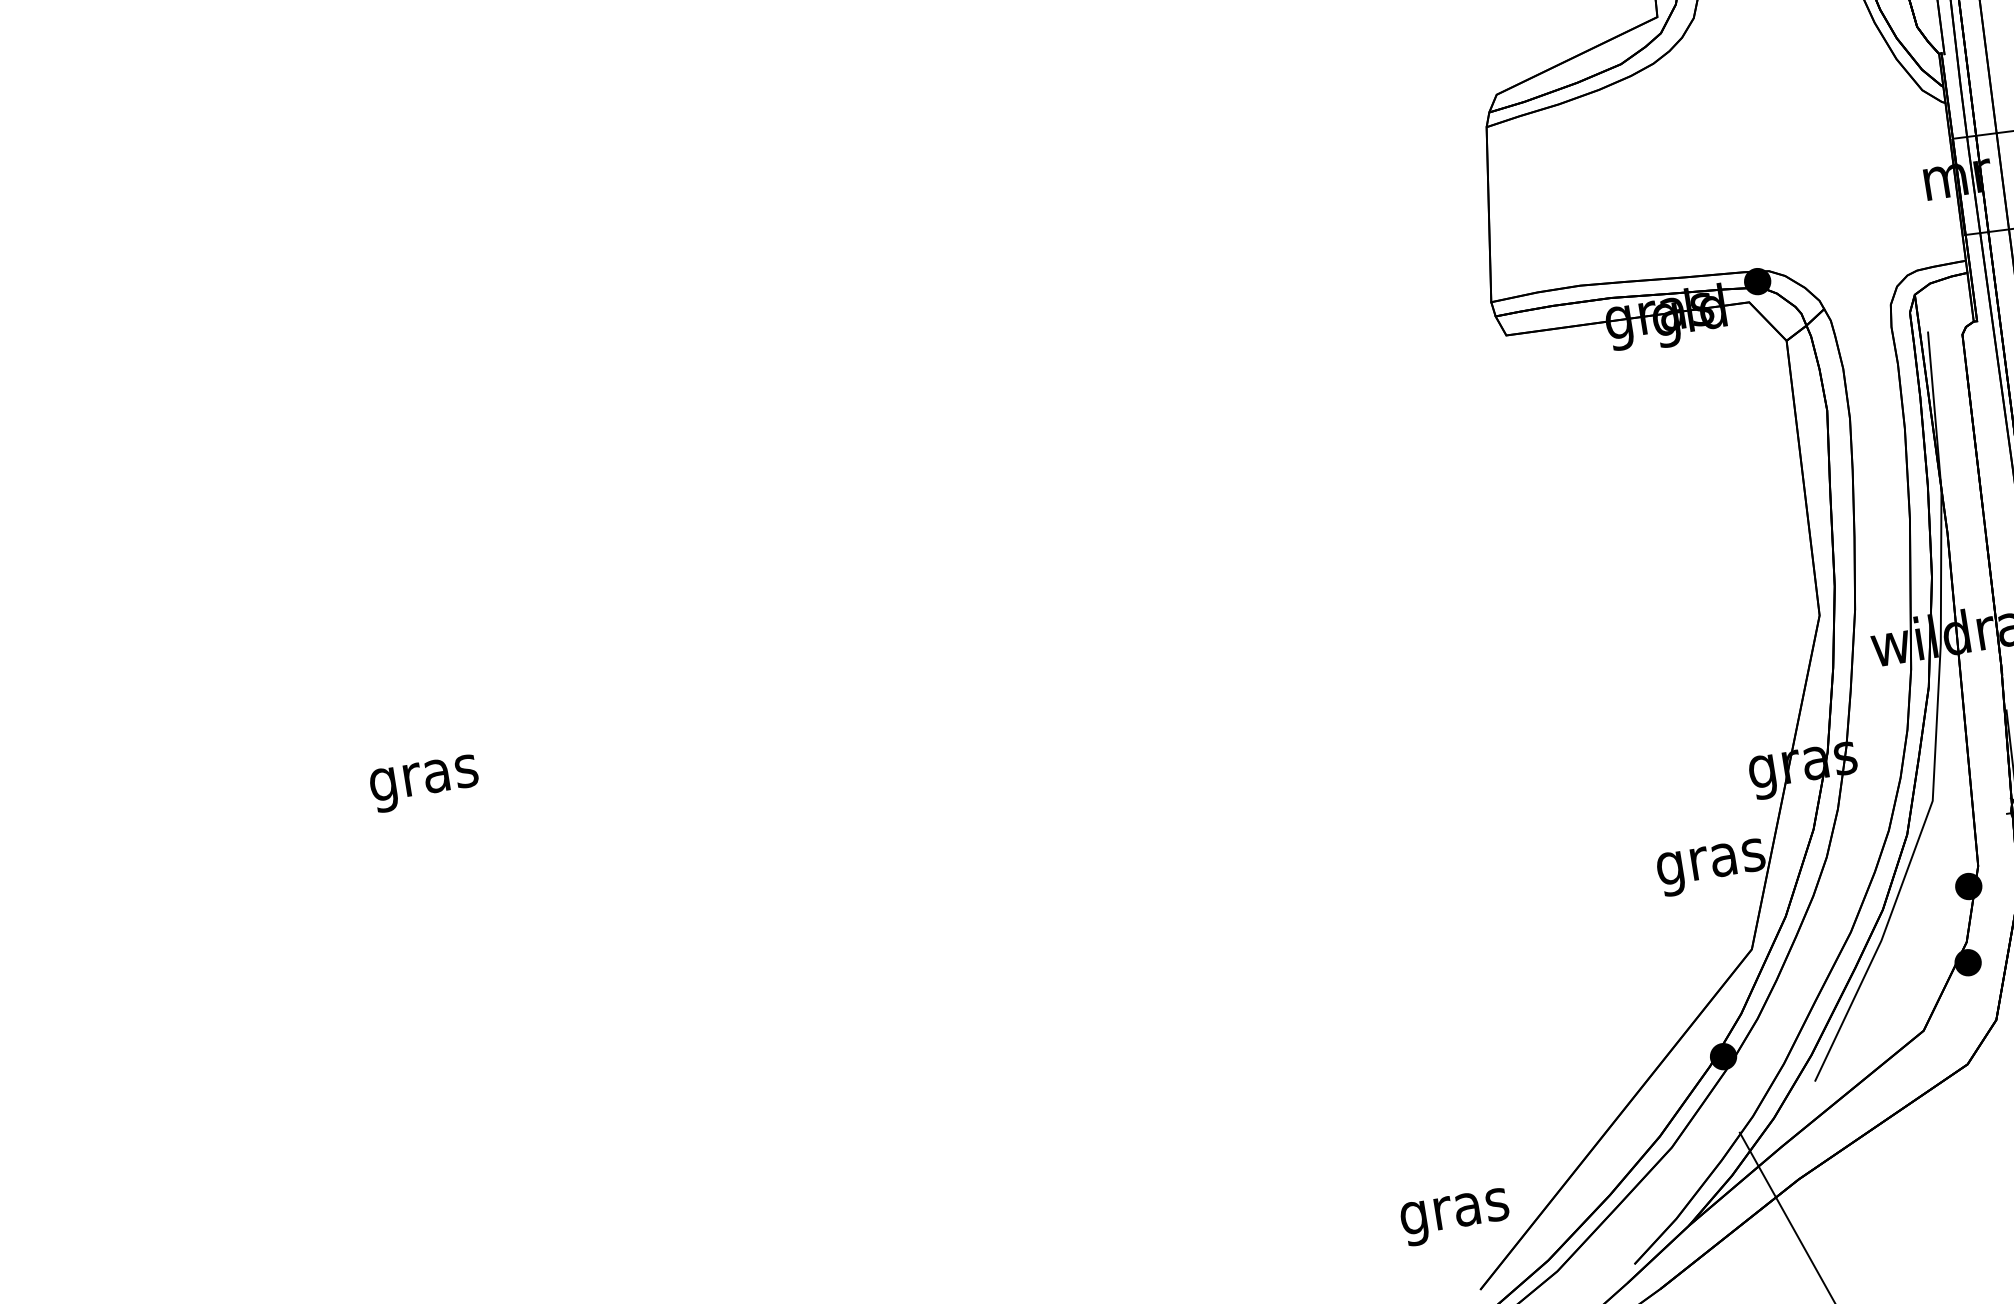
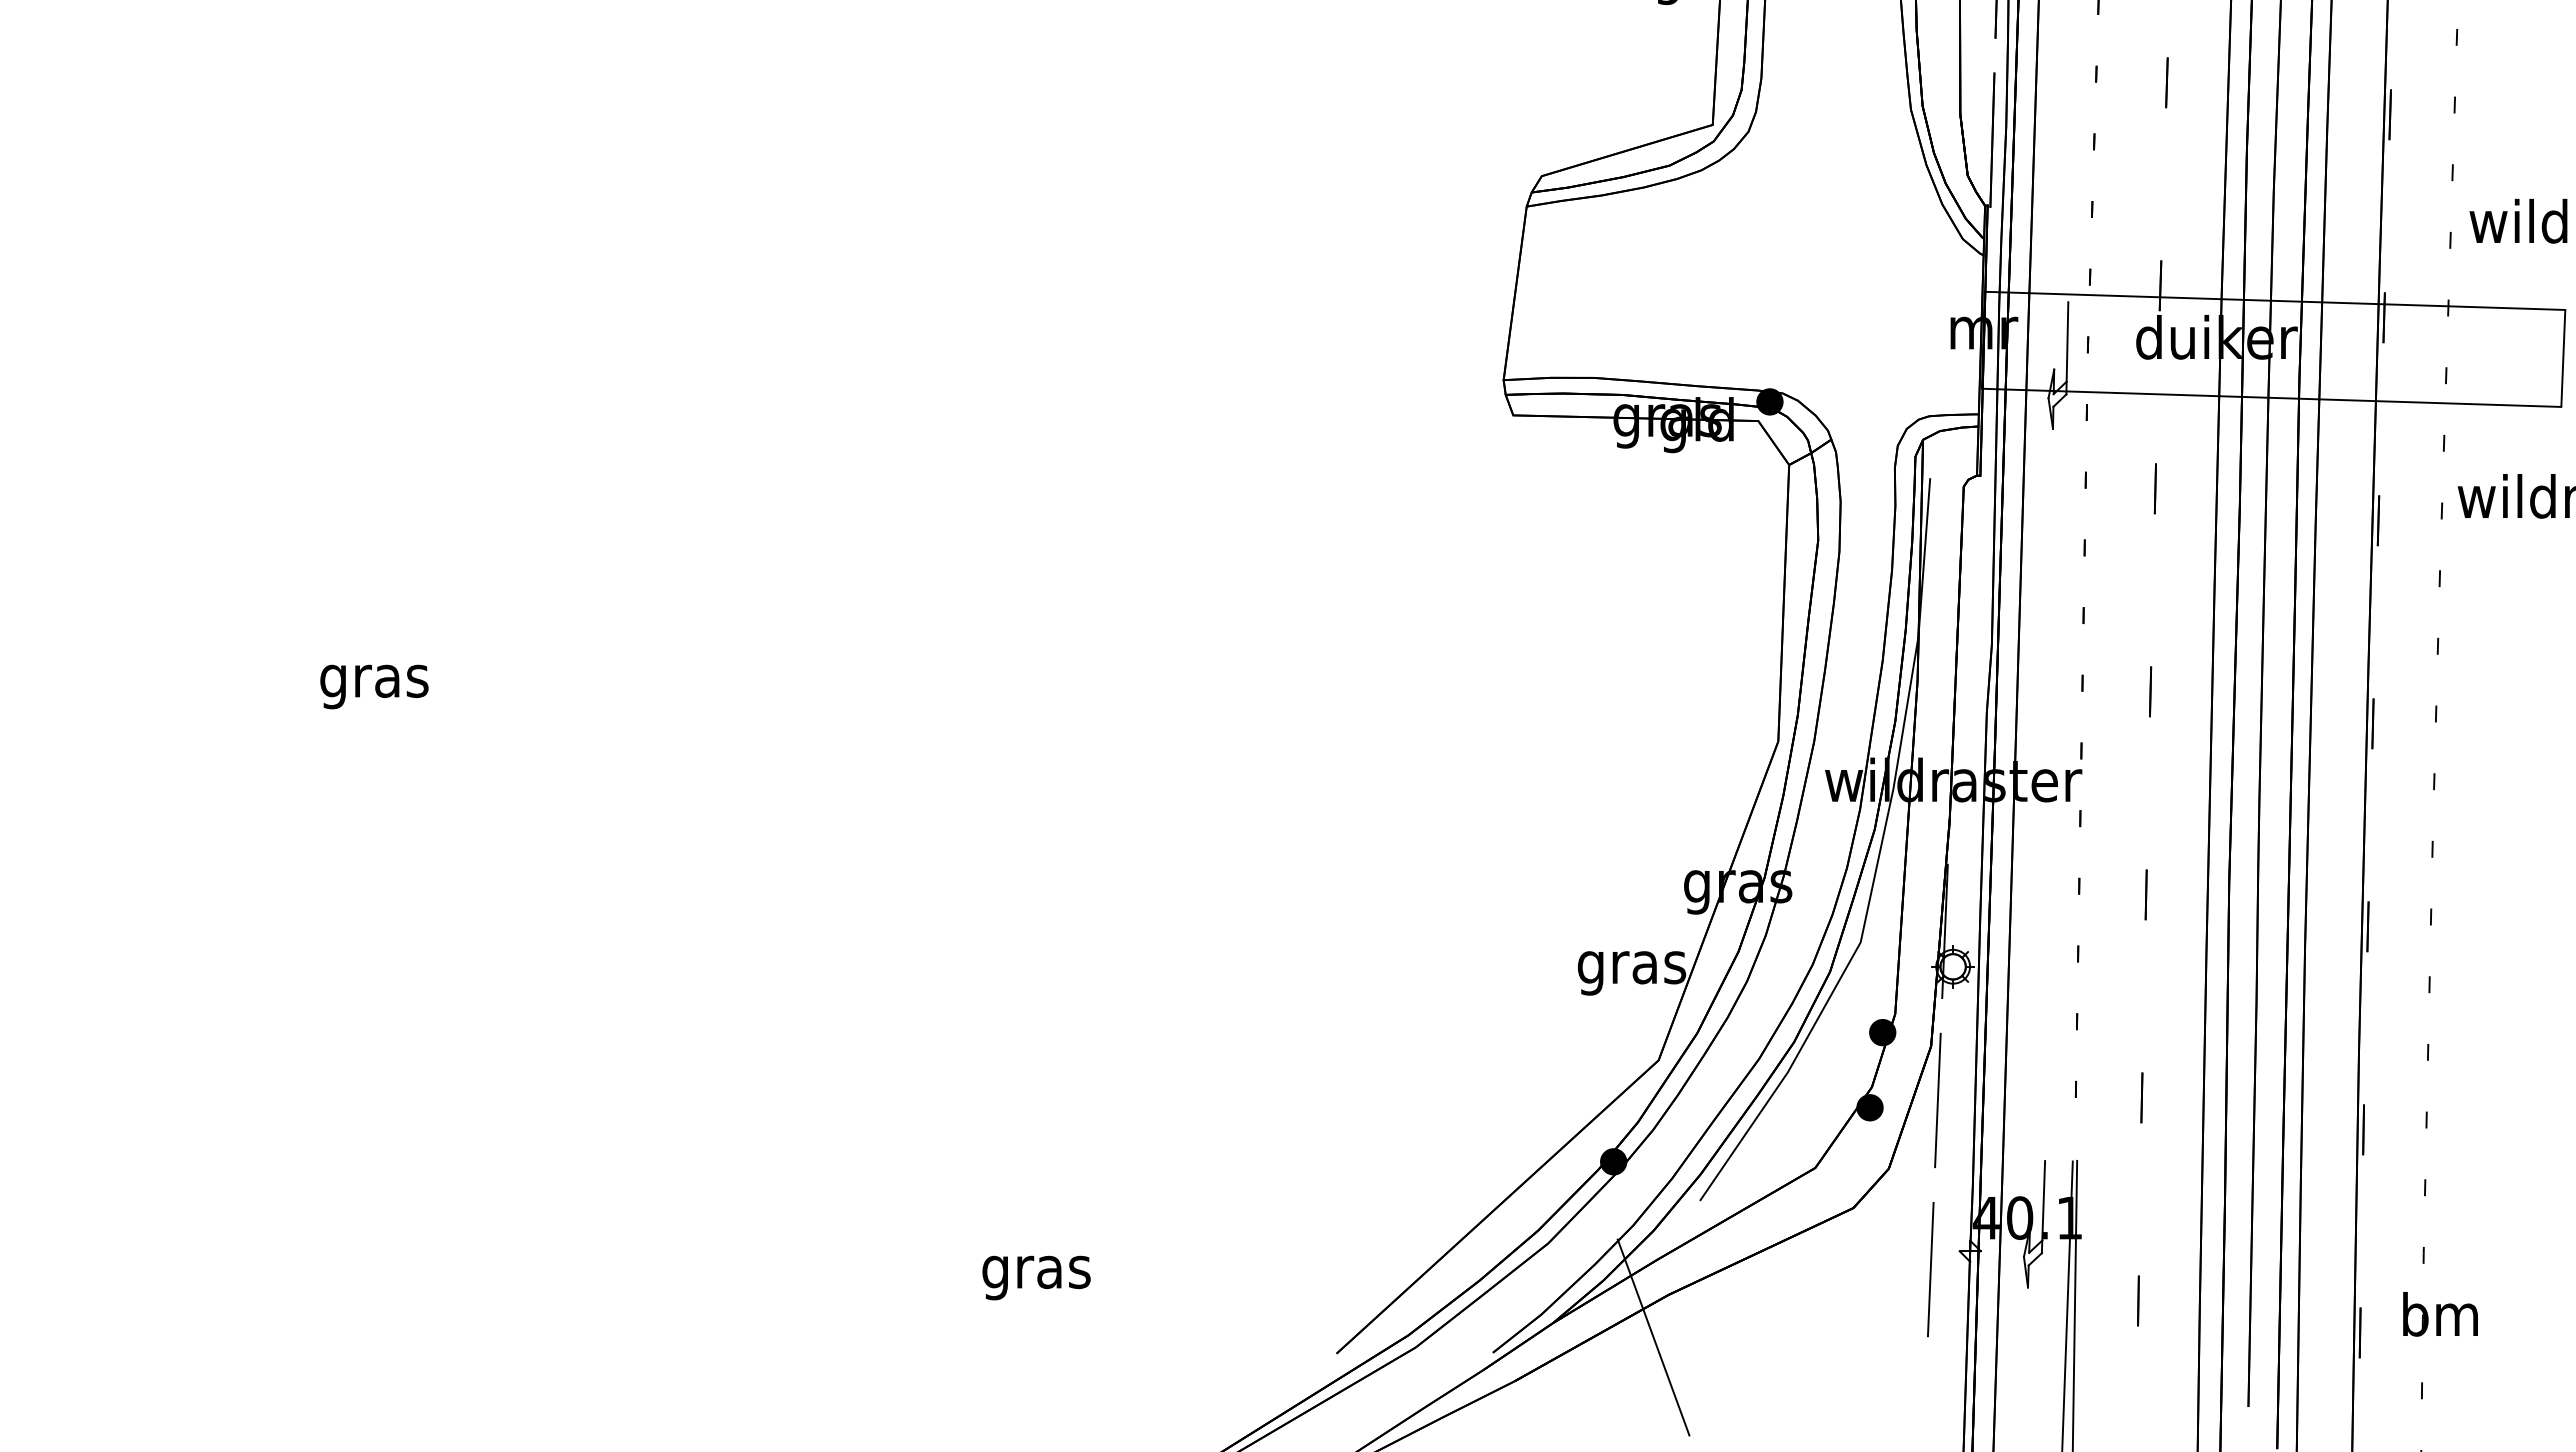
text: (1455, 1216) -> (1036, 1277), moved

